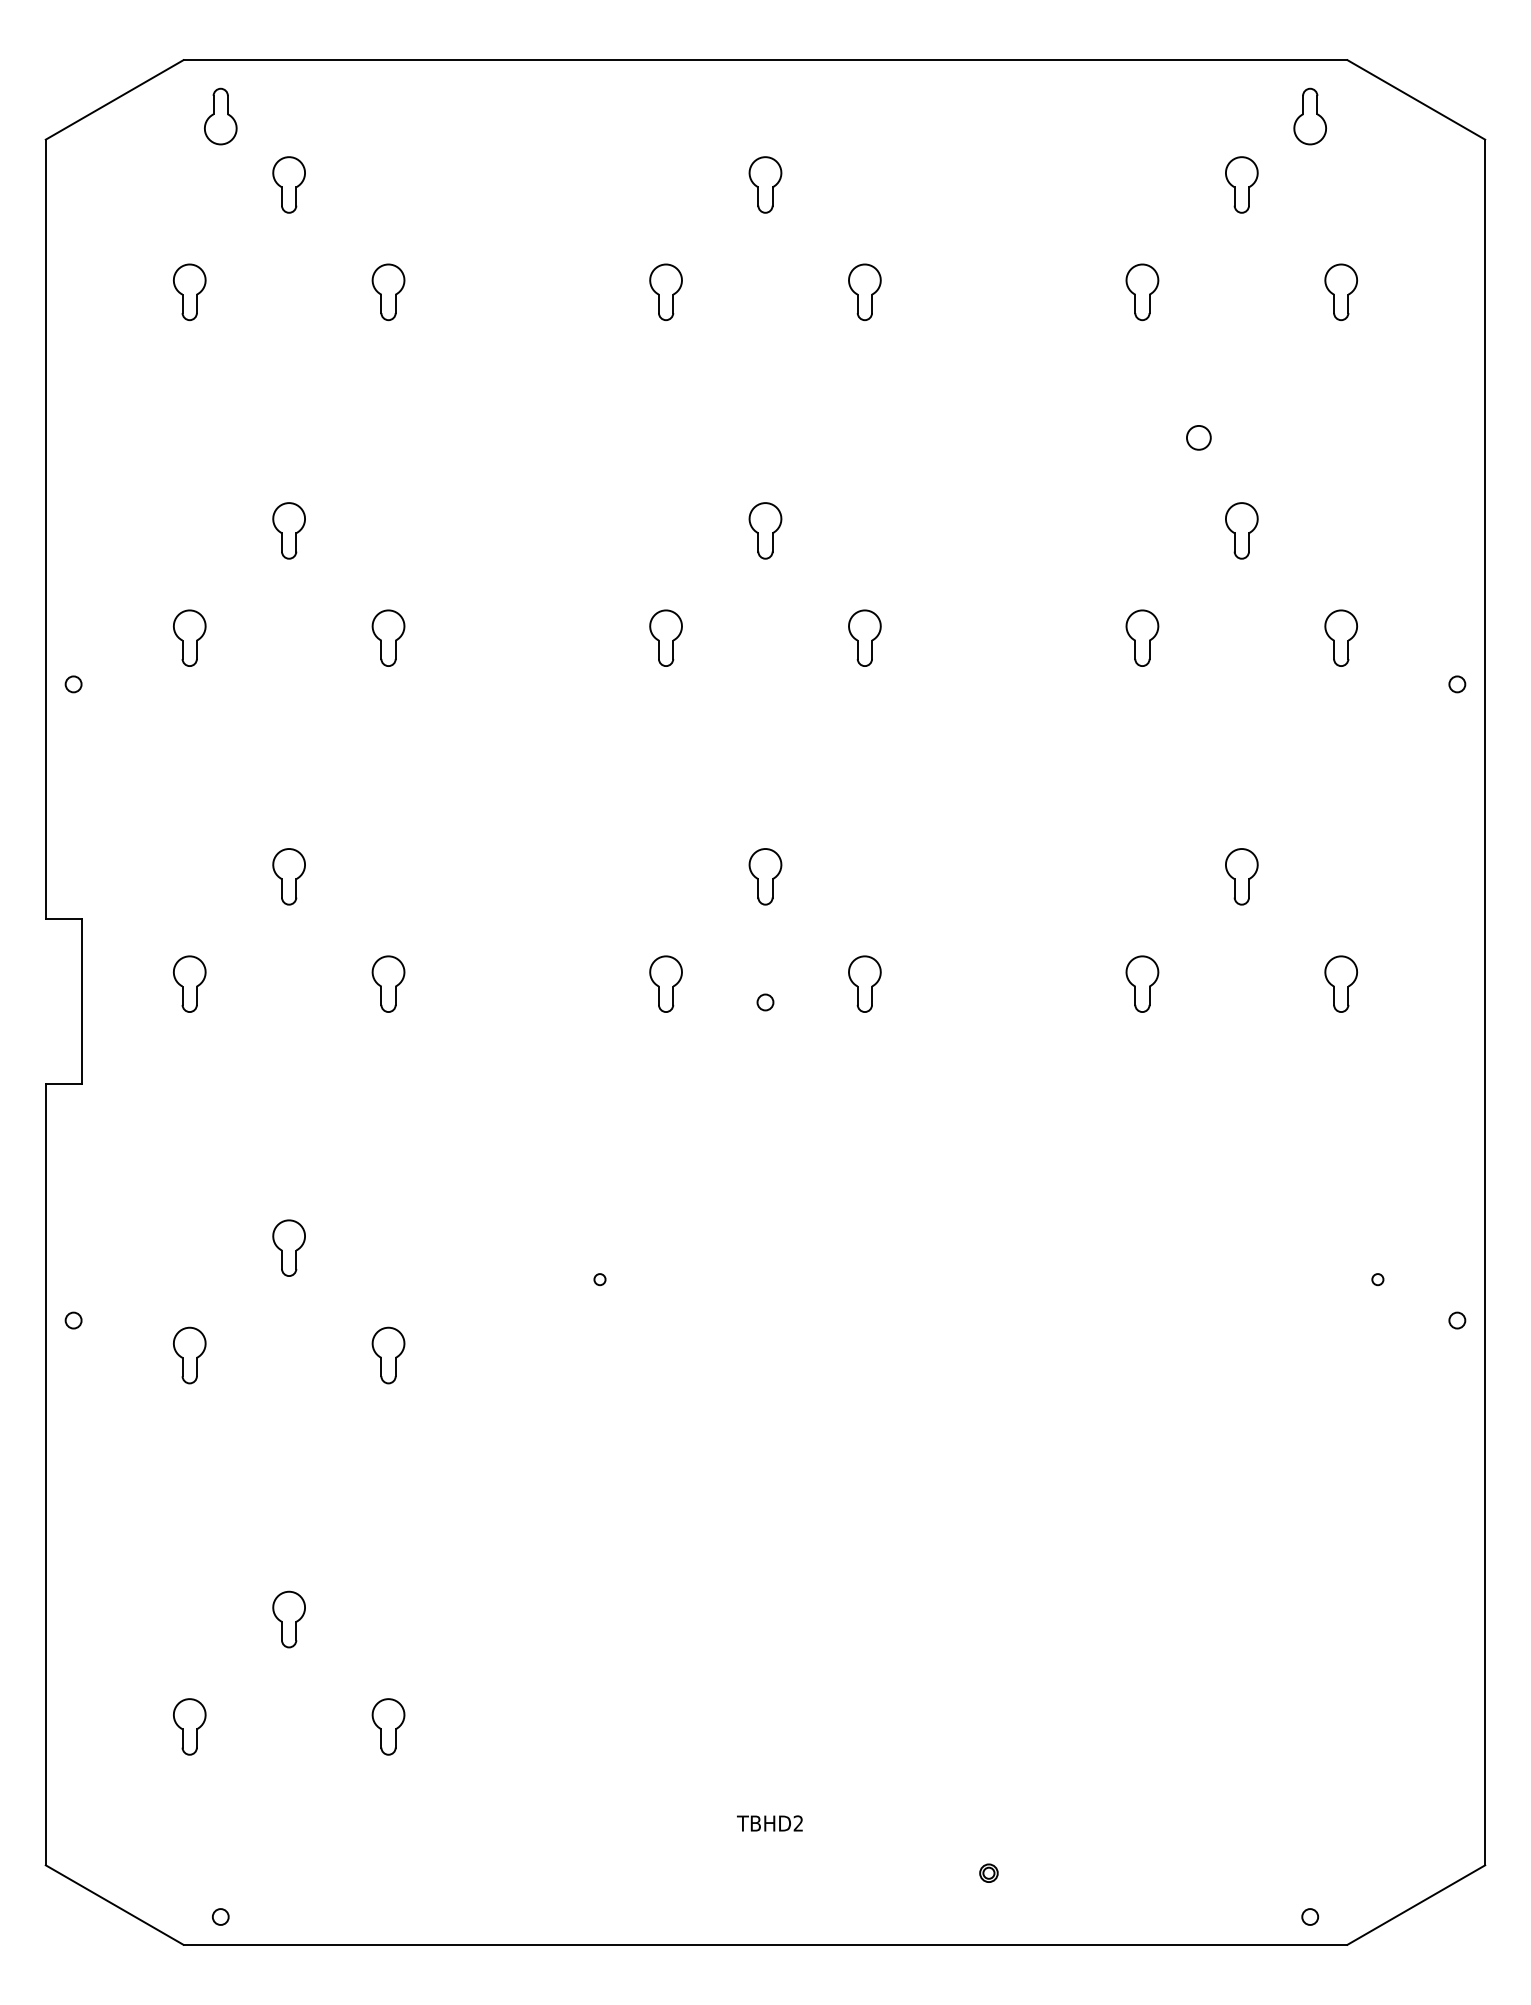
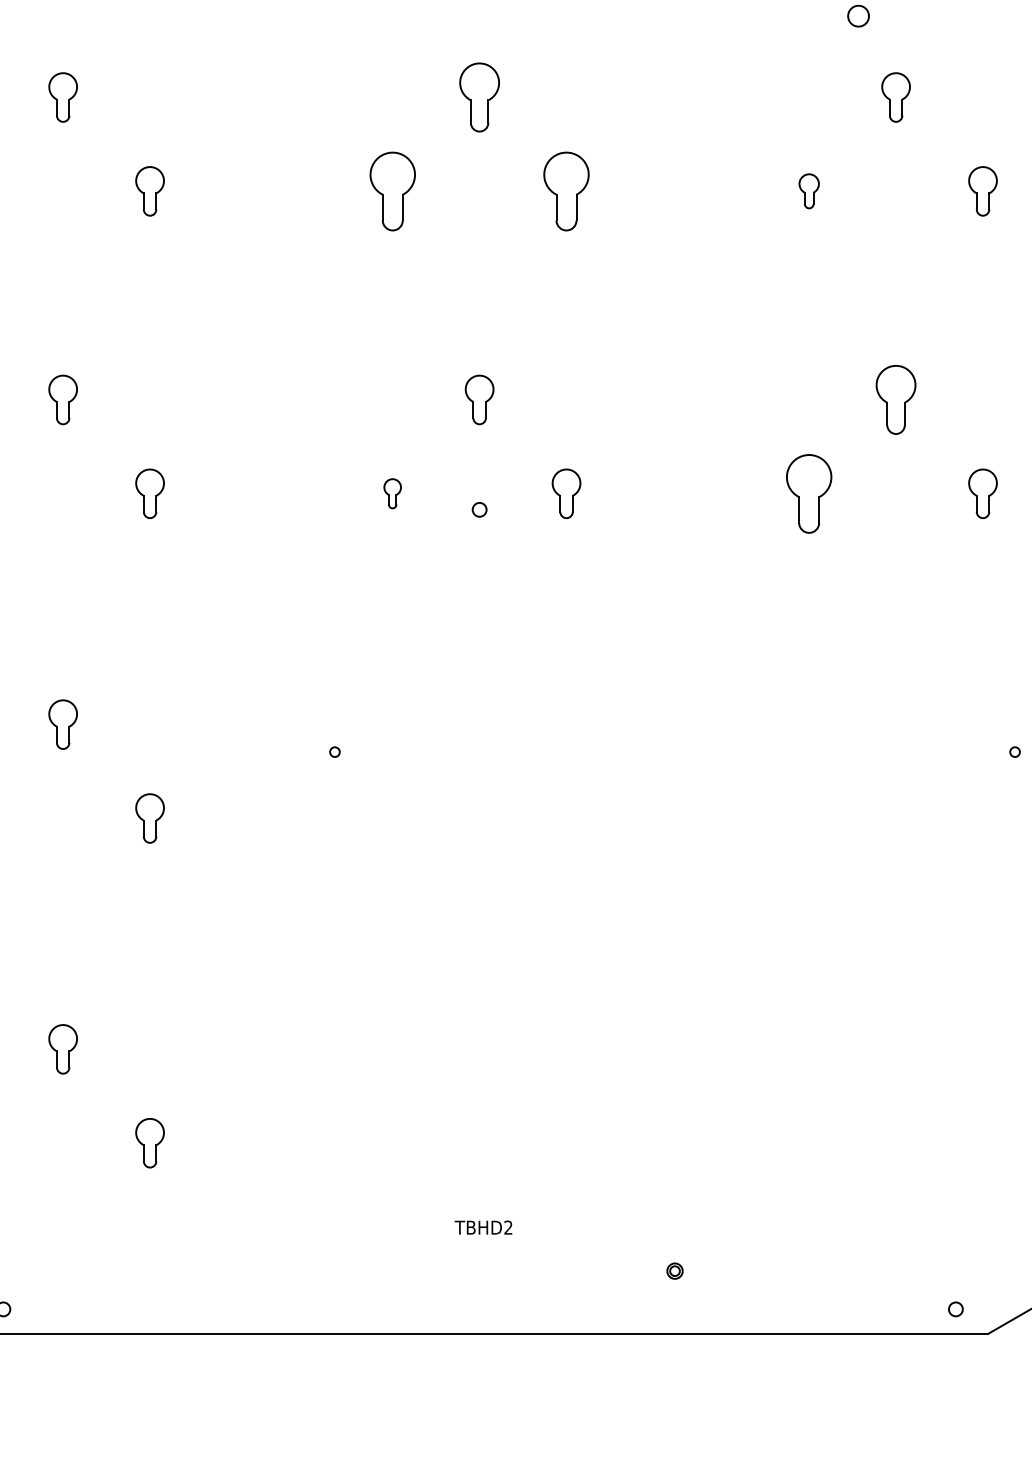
part: (765, 530) -> (479, 97), size x1.4
part: (665, 637) -> (392, 190), size x1.6
part: (864, 637) -> (566, 190), size x1.6
part: (1142, 637) -> (809, 190), size x0.7
part: (1241, 876) -> (895, 399), size x1.4
part: (665, 983) -> (392, 493), size x0.6
part: (1142, 983) -> (809, 493), size x1.6

